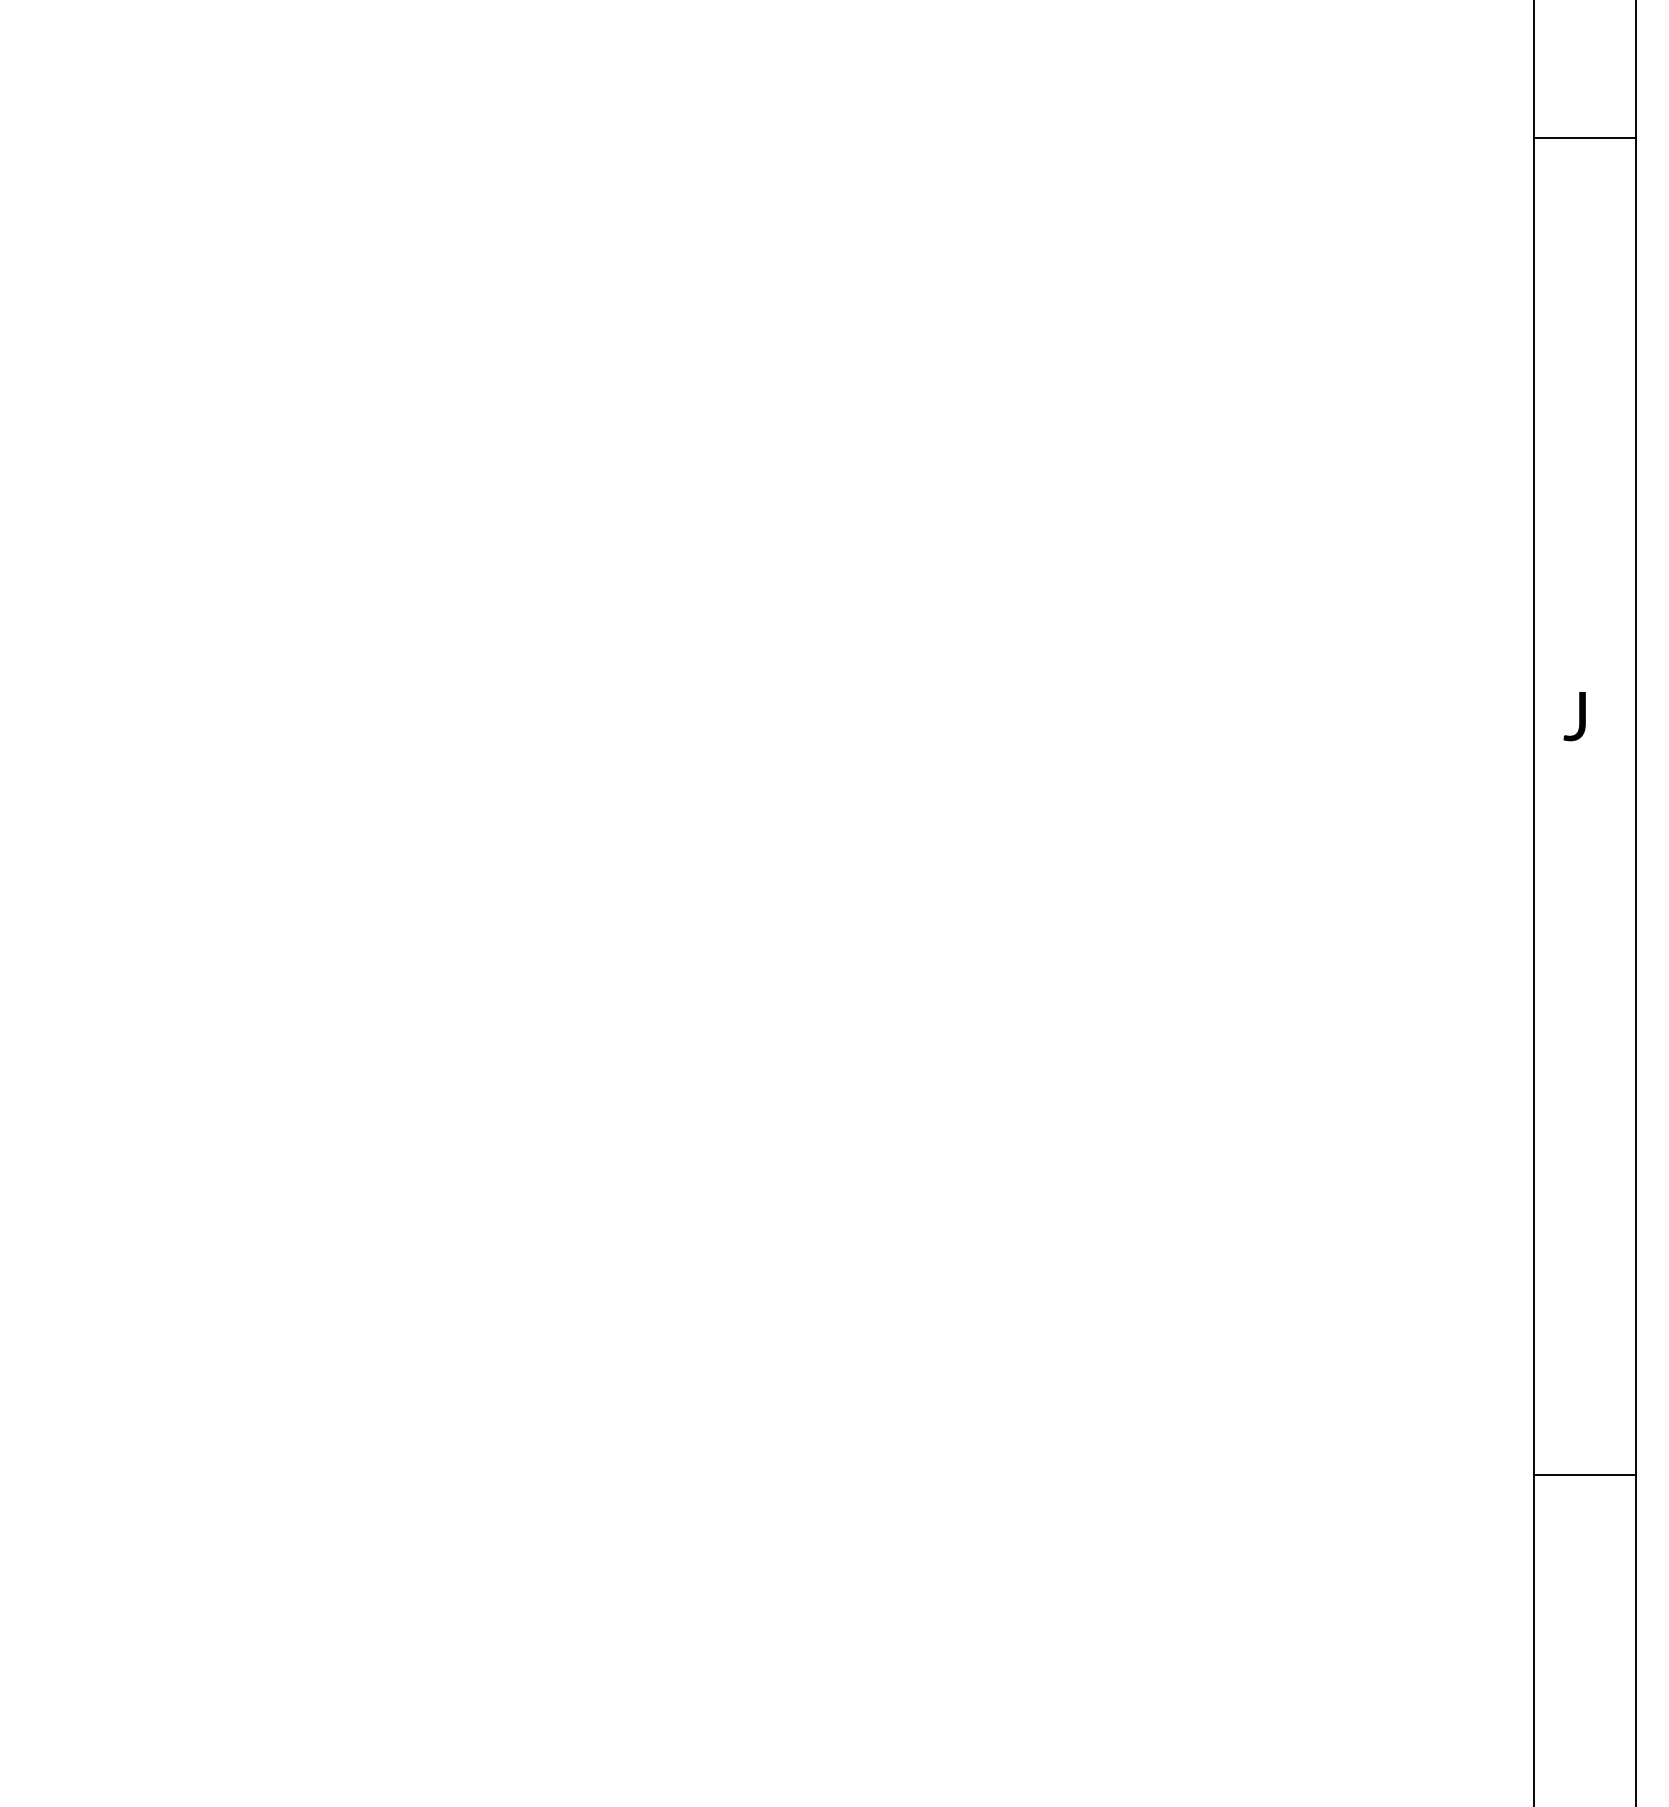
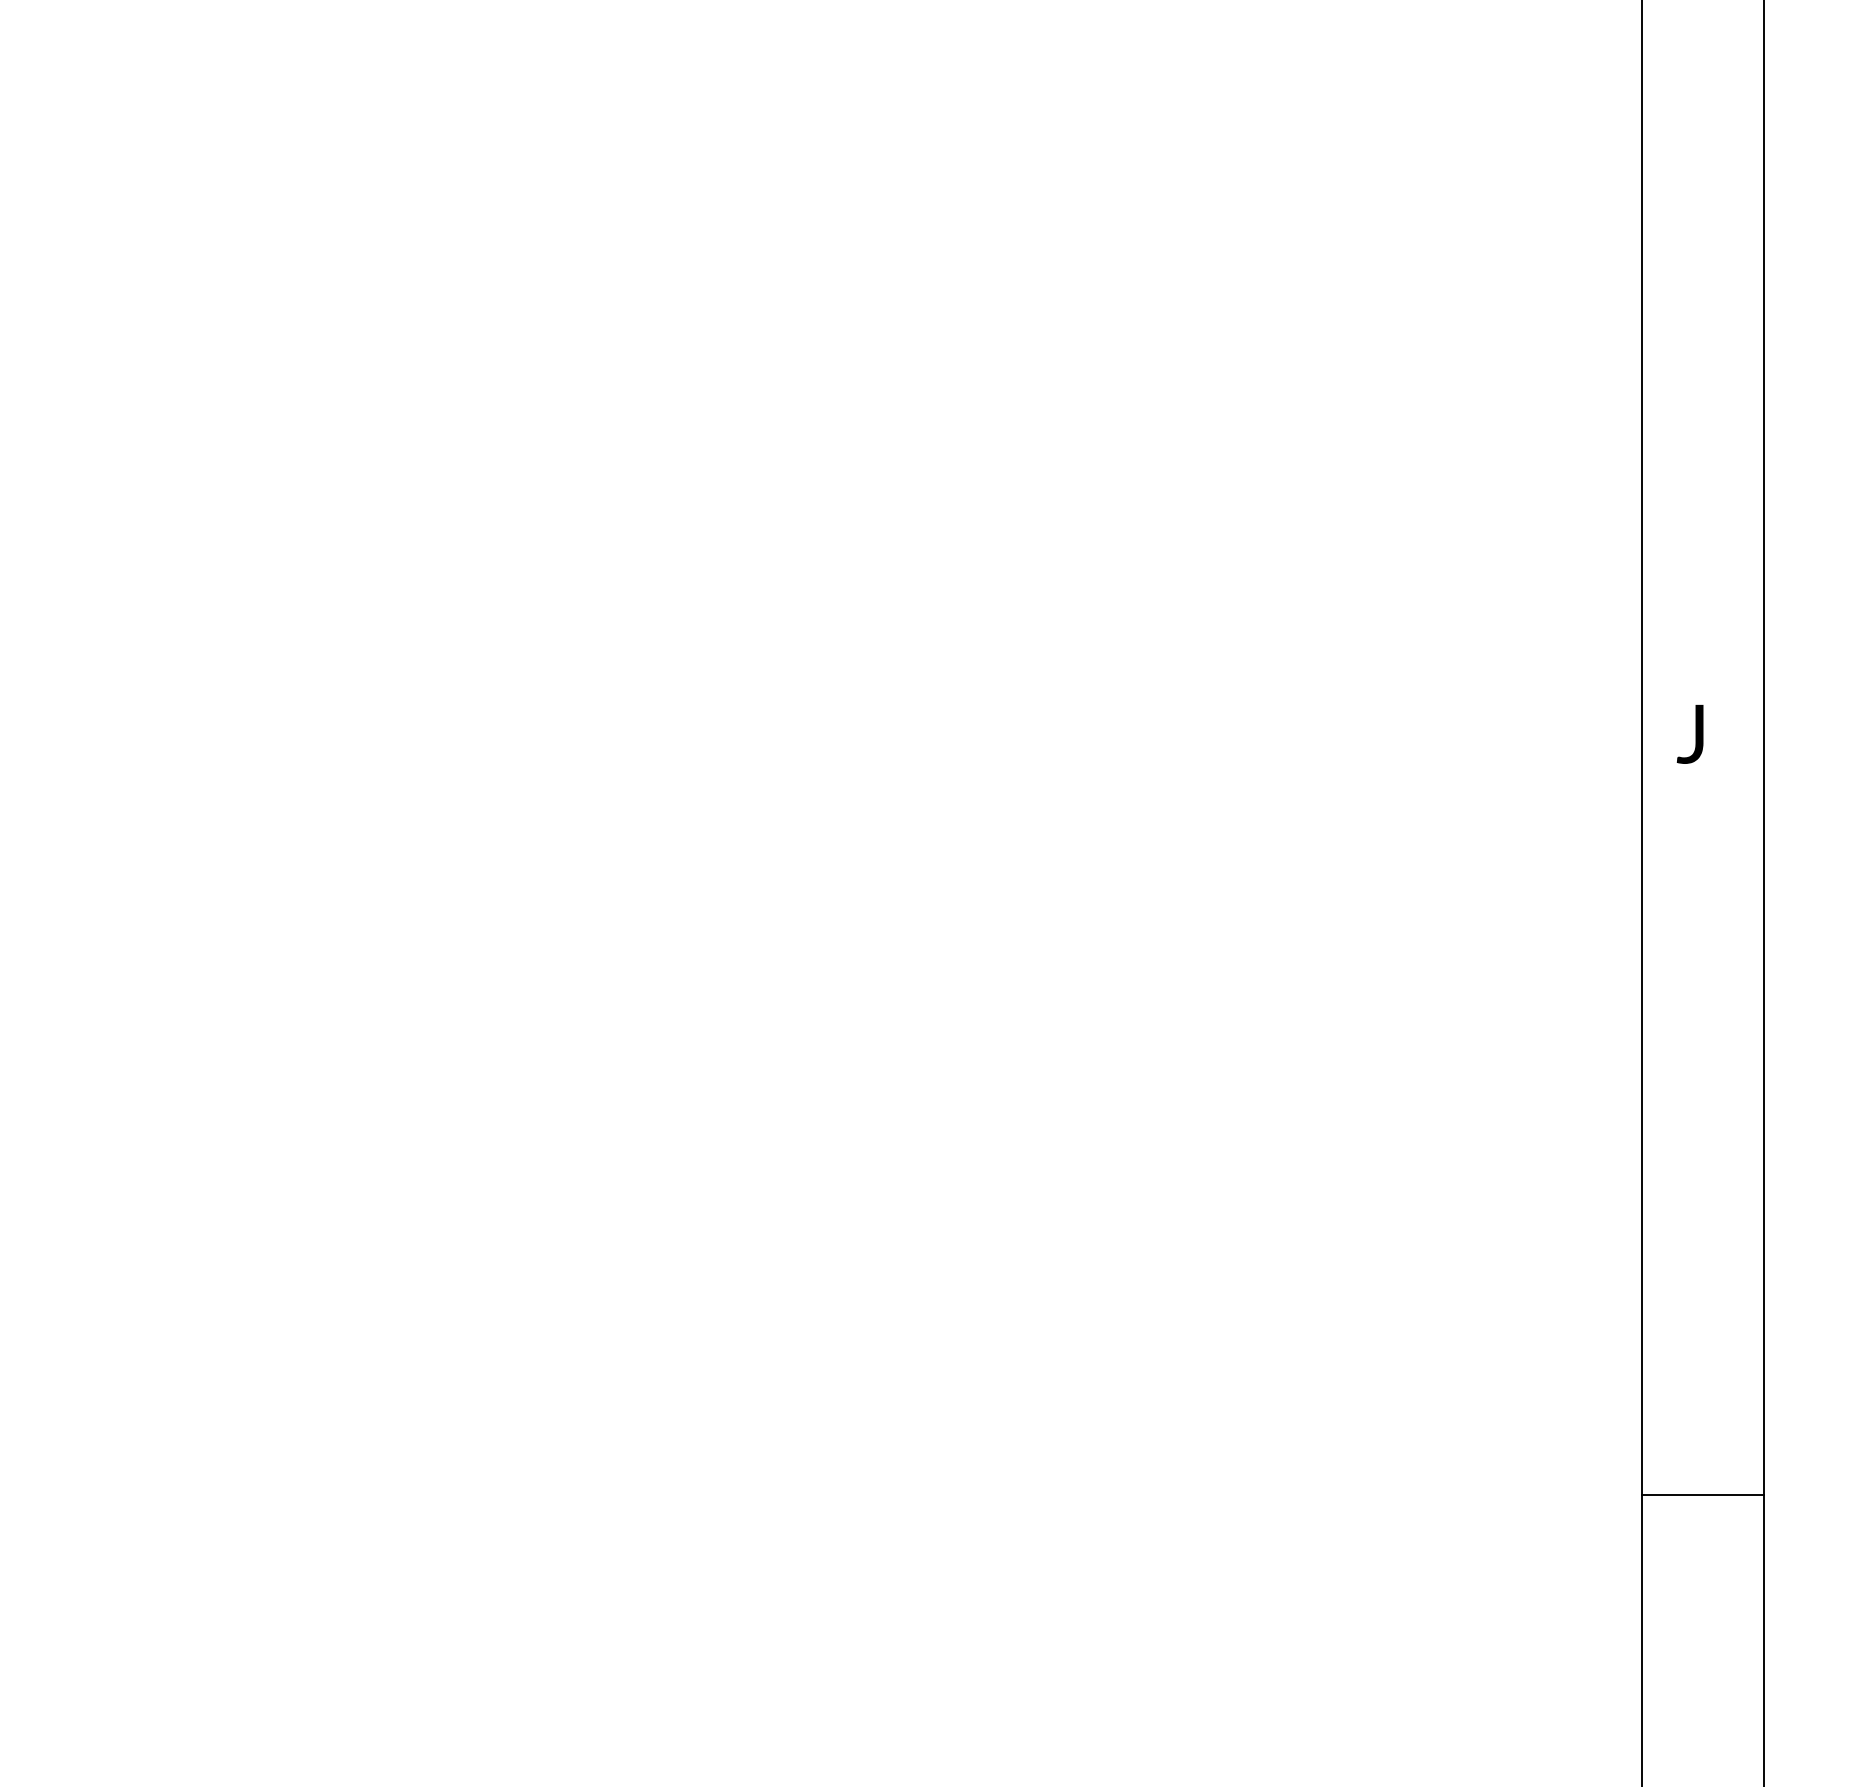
text: (1574, 716) -> (1689, 734), moved
line: (1584, 1475) -> (1701, 1494), moved

